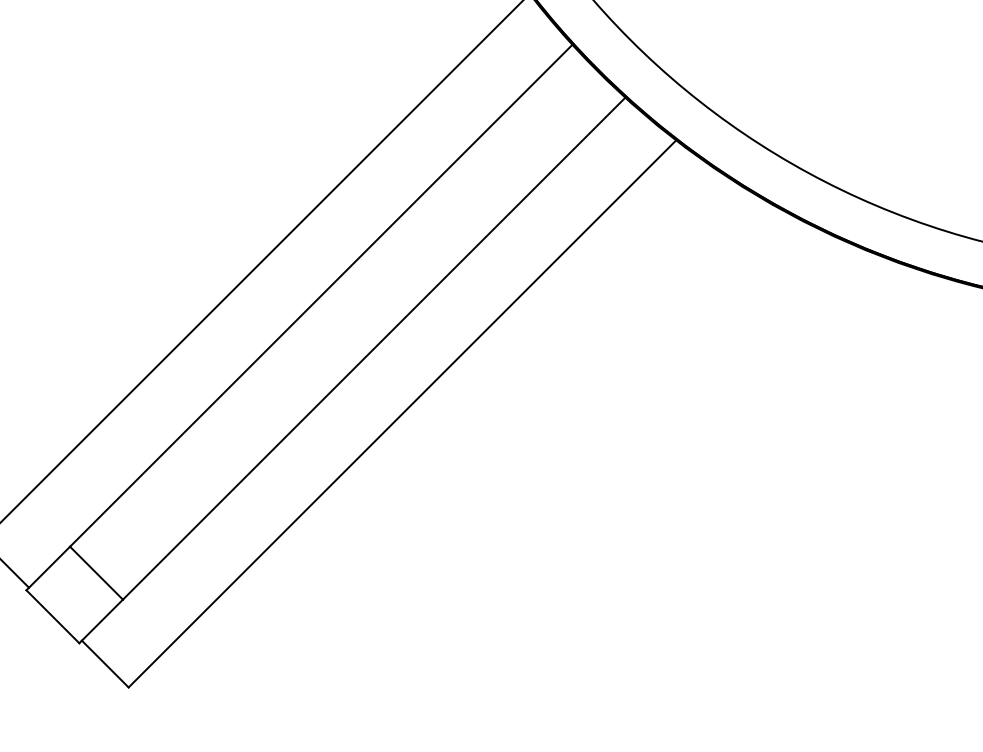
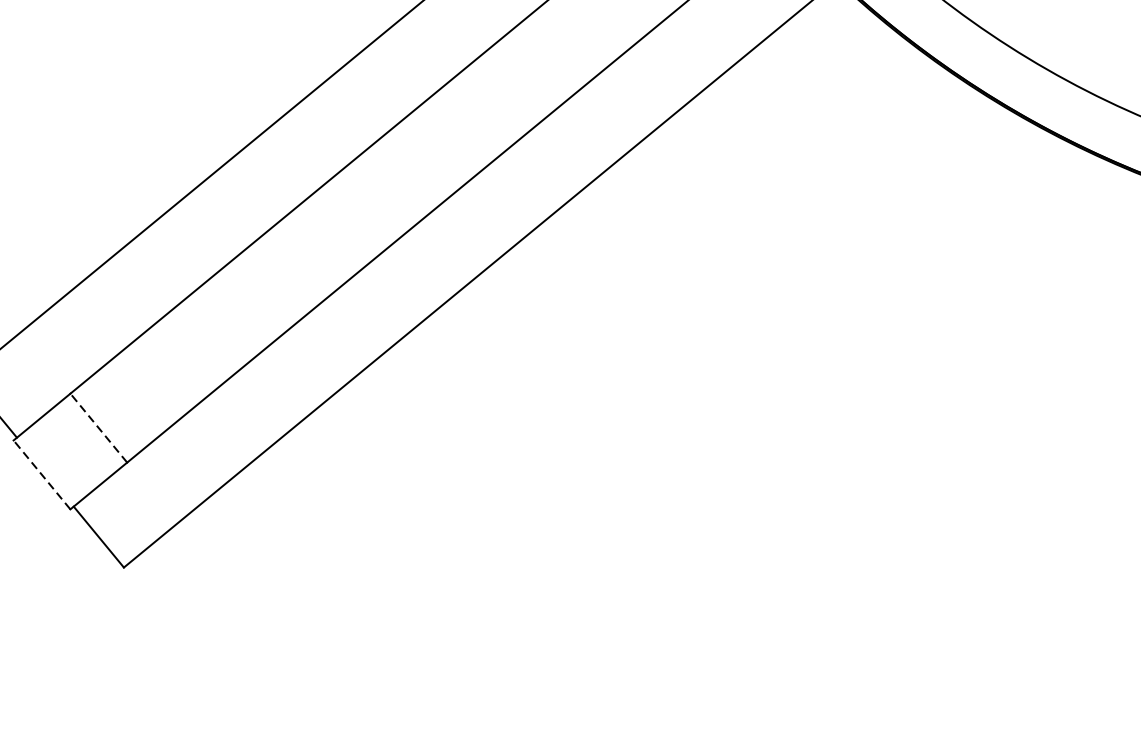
line: (96, 572) -> (98, 427), solid -> dashed
line: (52, 616) -> (41, 474), solid -> dashed

